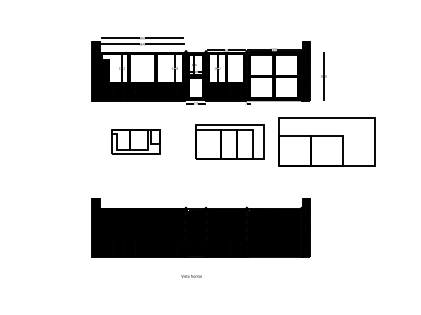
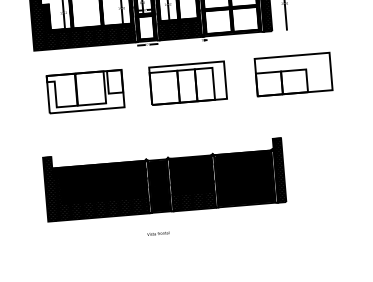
part: (135, 141) -> (85, 91), size x1.43
part: (326, 141) -> (293, 74), size x0.71

